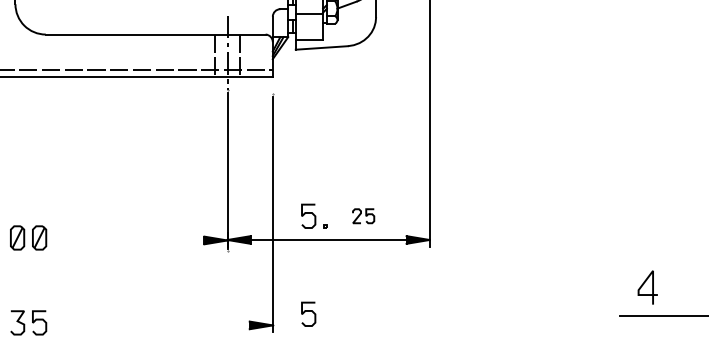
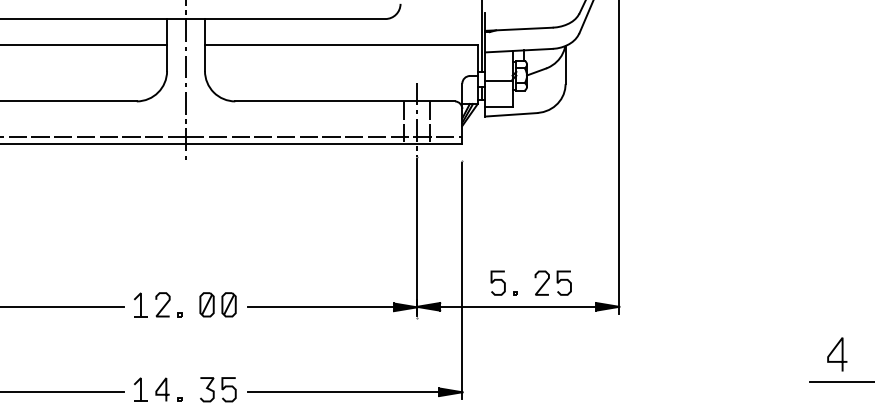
part: (362, 215) -> (552, 282), size x1.67
line: (130, 240) -> (320, 307), added
curve: (307, 311) -> (497, 378), removed
line: (153, 325) -> (343, 392), added

